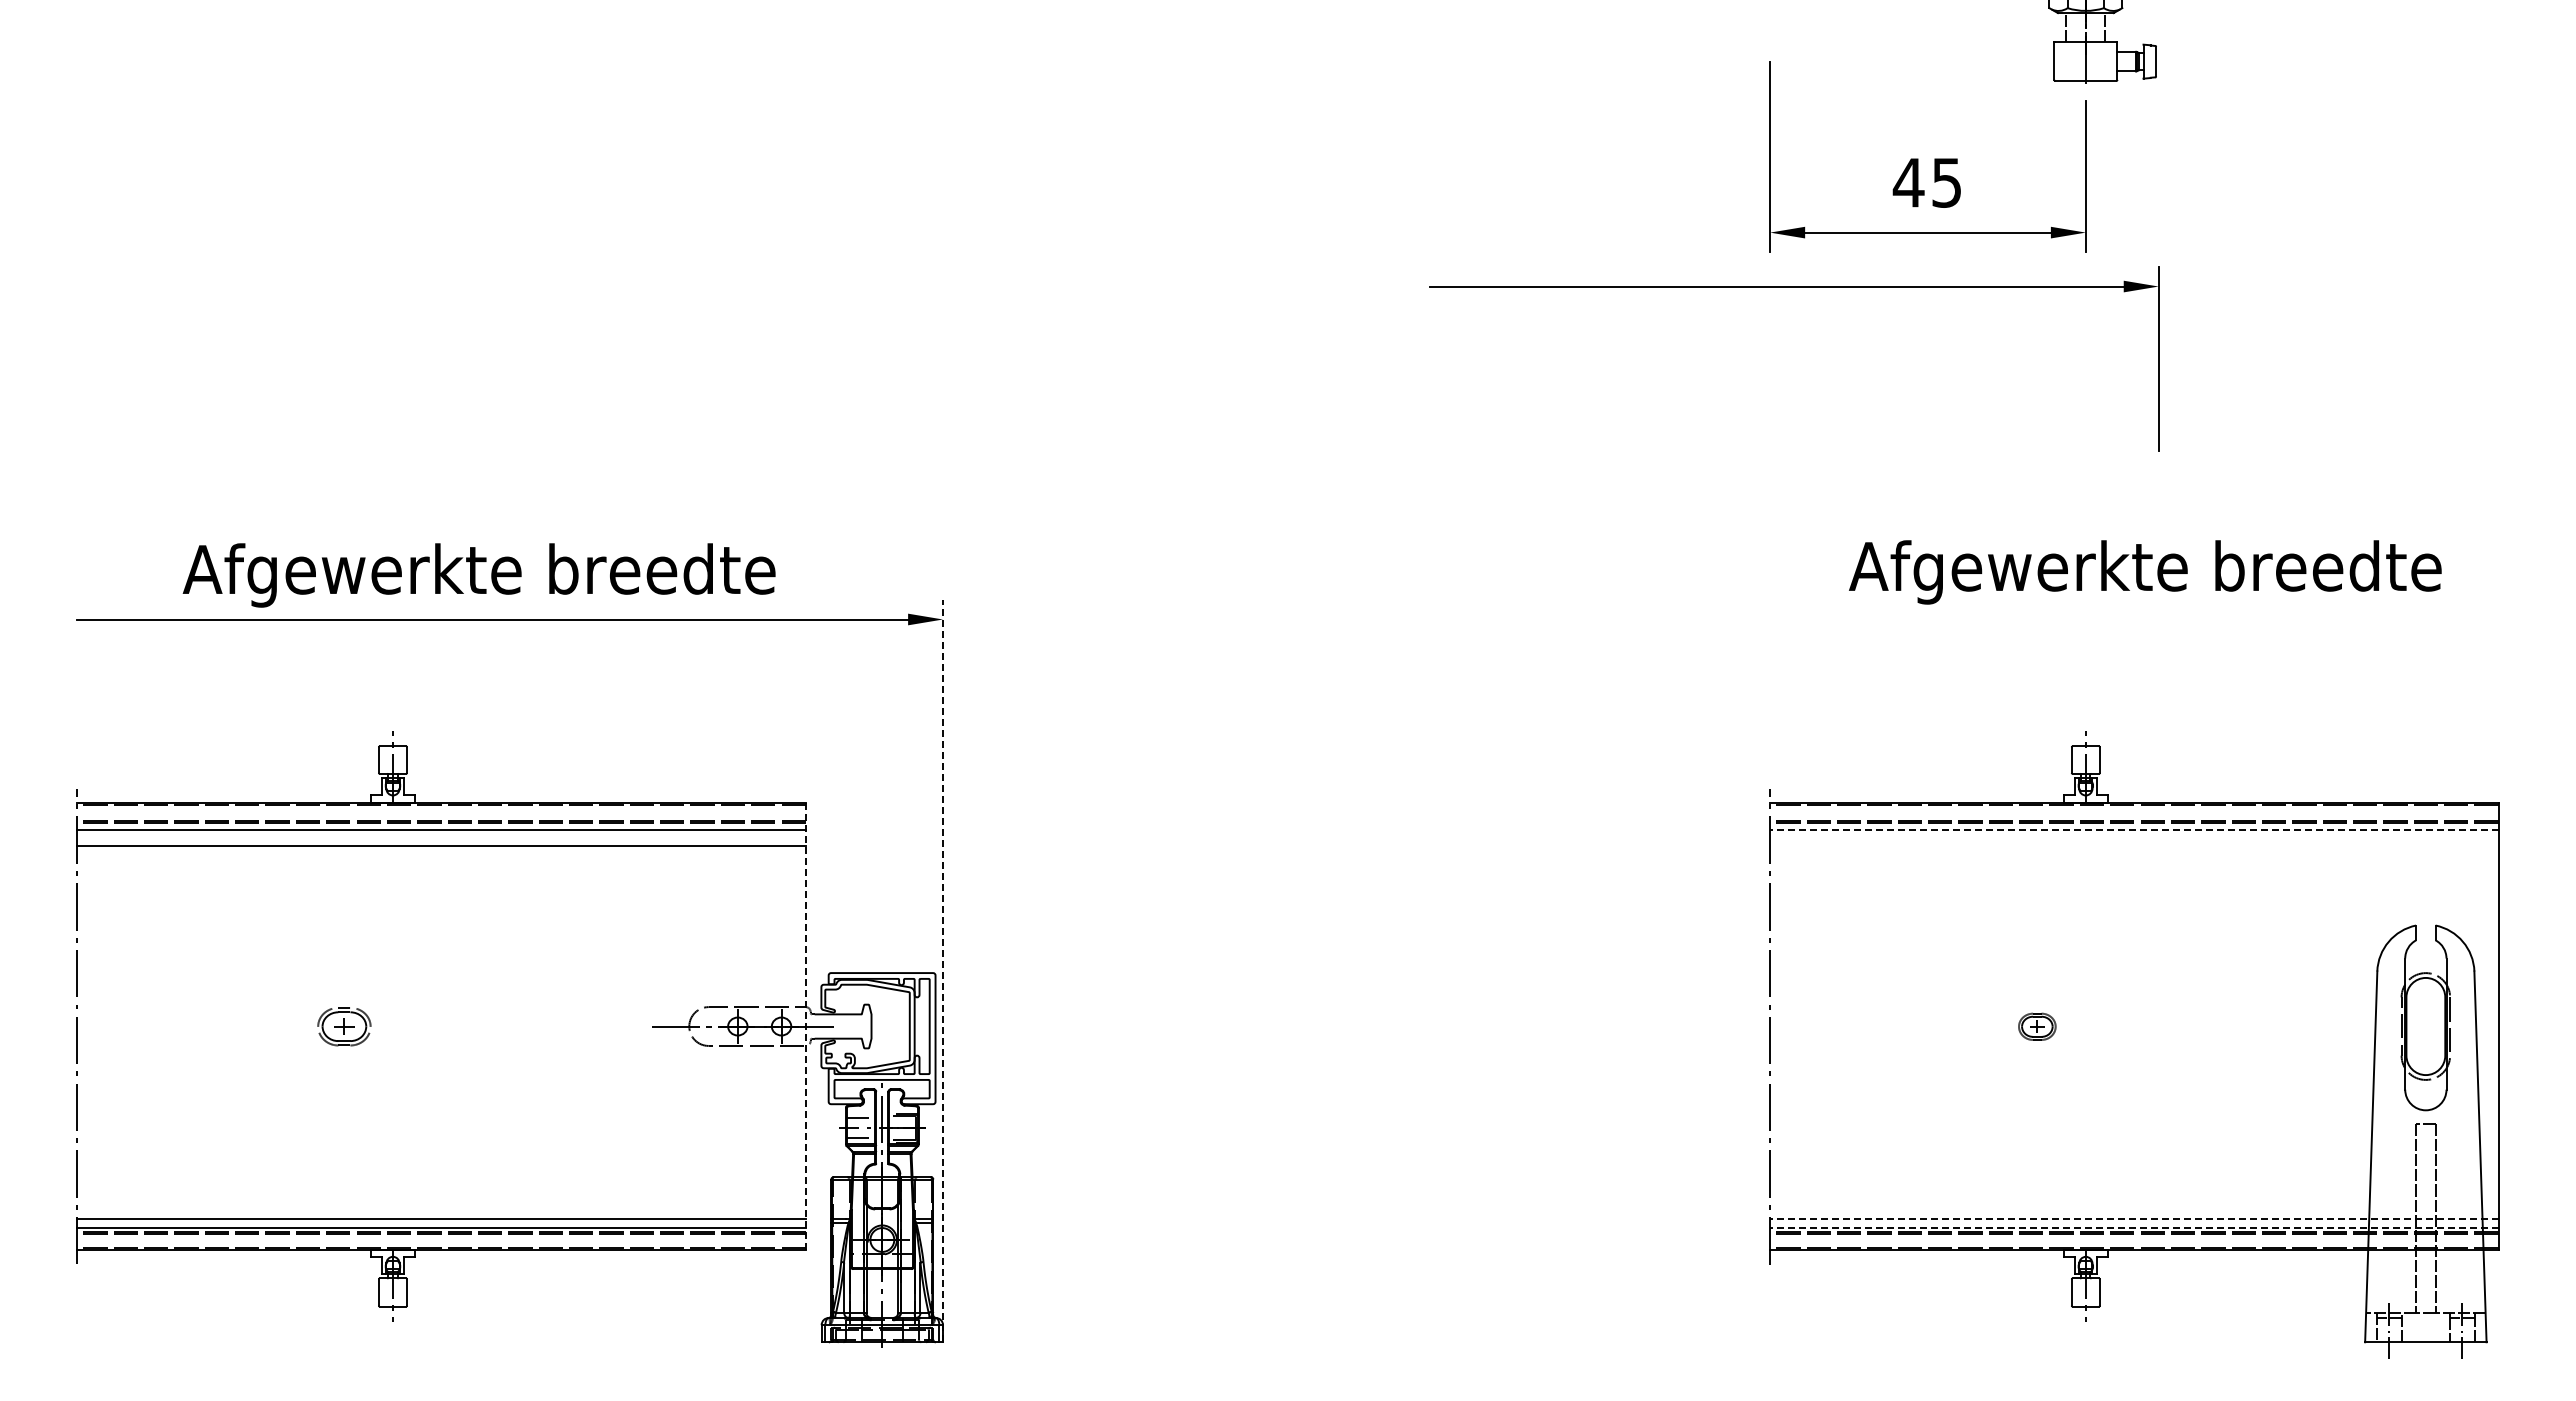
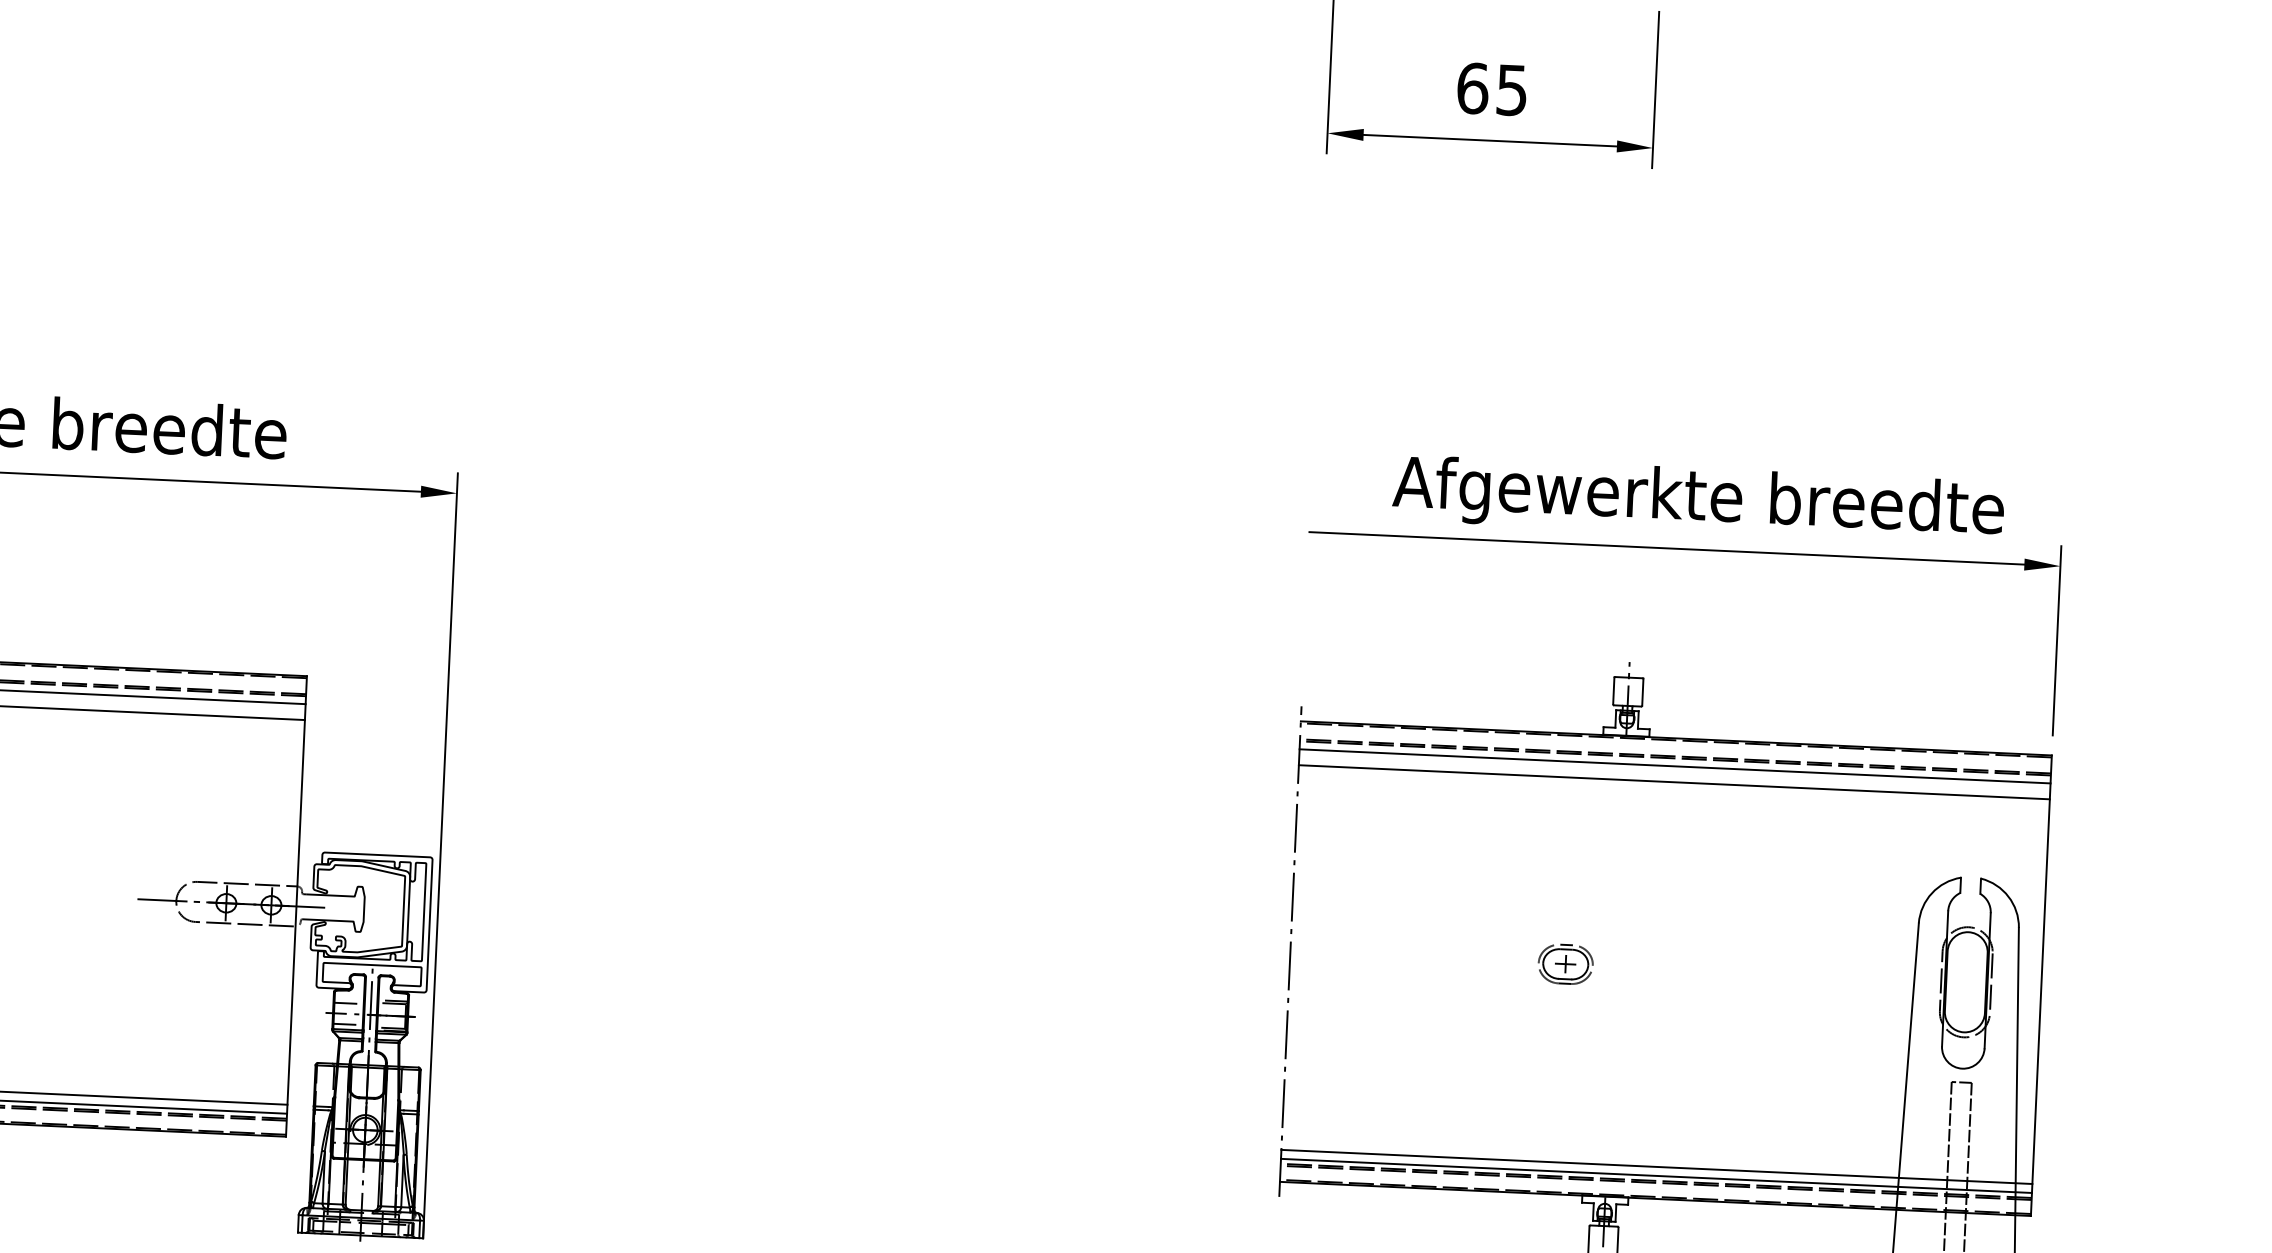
text: (1908, 182) -> (1472, 88), 45 -> 65
part: (1794, 287) -> (1684, 550), moved
line: (2133, 830) -> (1674, 766), dashed -> solid
line: (2134, 845) -> (1674, 782), added
line: (943, 970) -> (440, 855), dashed -> solid
part: (2037, 1026) -> (1565, 964), size x1.43
line: (805, 1027) -> (296, 907), dashed -> solid
line: (2133, 1218) -> (1655, 1166), dashed -> solid
line: (2133, 1227) -> (1655, 1175), dashed -> solid

